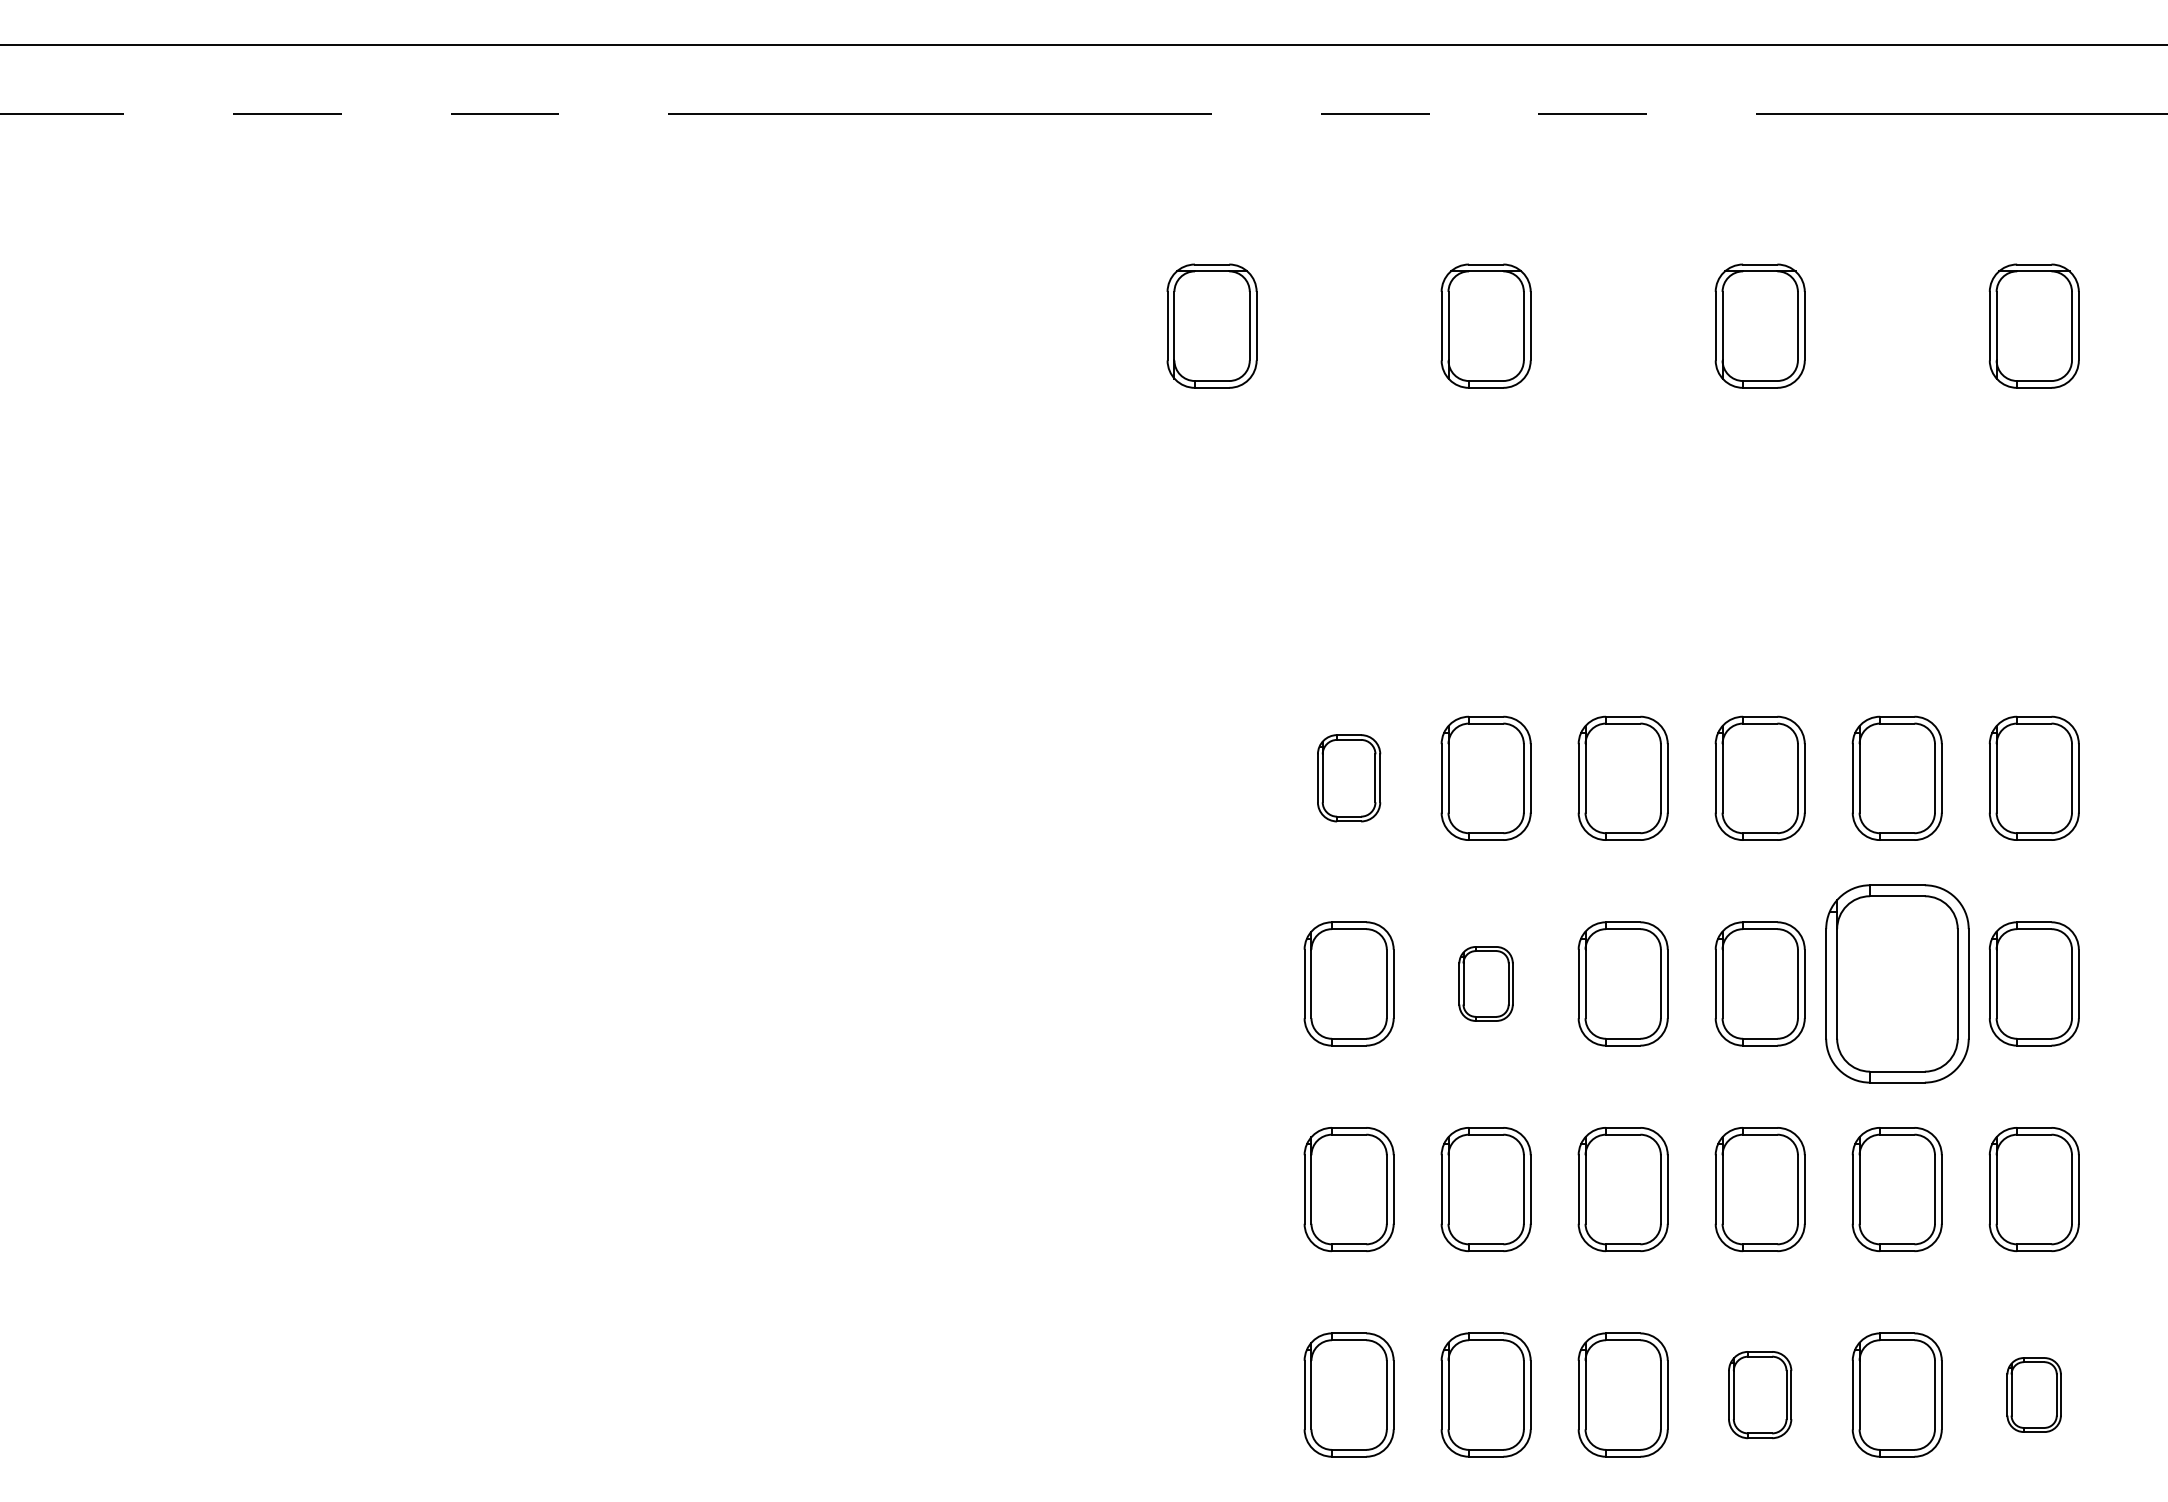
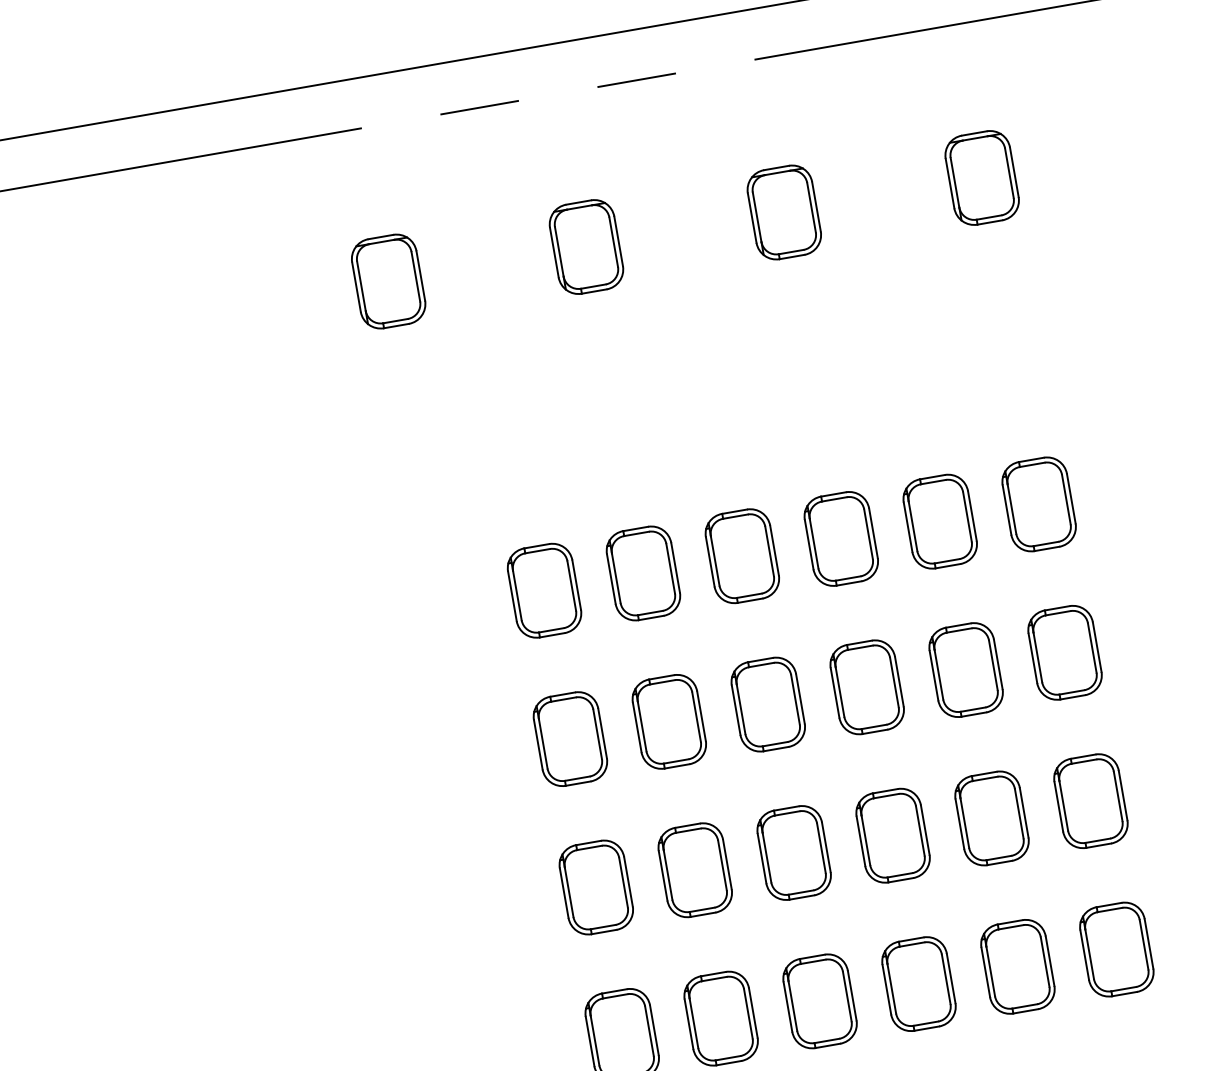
part: (1348, 777) -> (543, 590), size x1.43
part: (1485, 983) -> (668, 721), size x1.67
part: (1896, 983) -> (965, 669), size x0.62
part: (1759, 1394) -> (918, 983), size x1.43
part: (2033, 1394) -> (1116, 949), size x1.67

